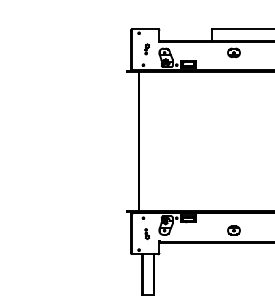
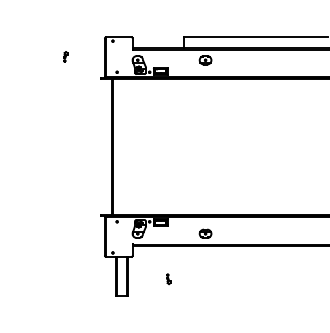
part: (146, 49) -> (65, 56), moved
part: (146, 234) -> (168, 279), moved

